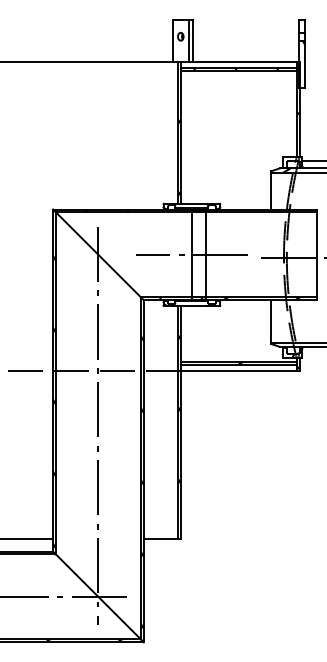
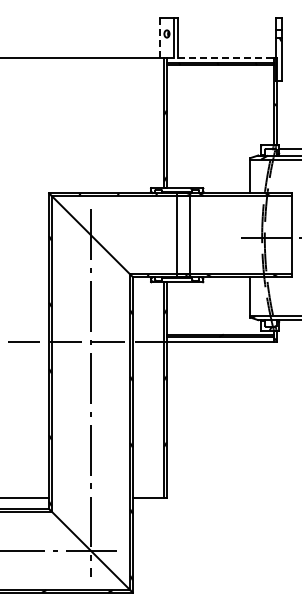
line: (172, 40) -> (159, 37), solid -> dashed
line: (238, 62) -> (220, 57), solid -> dashed
line: (192, 255) -> (177, 235), removed

